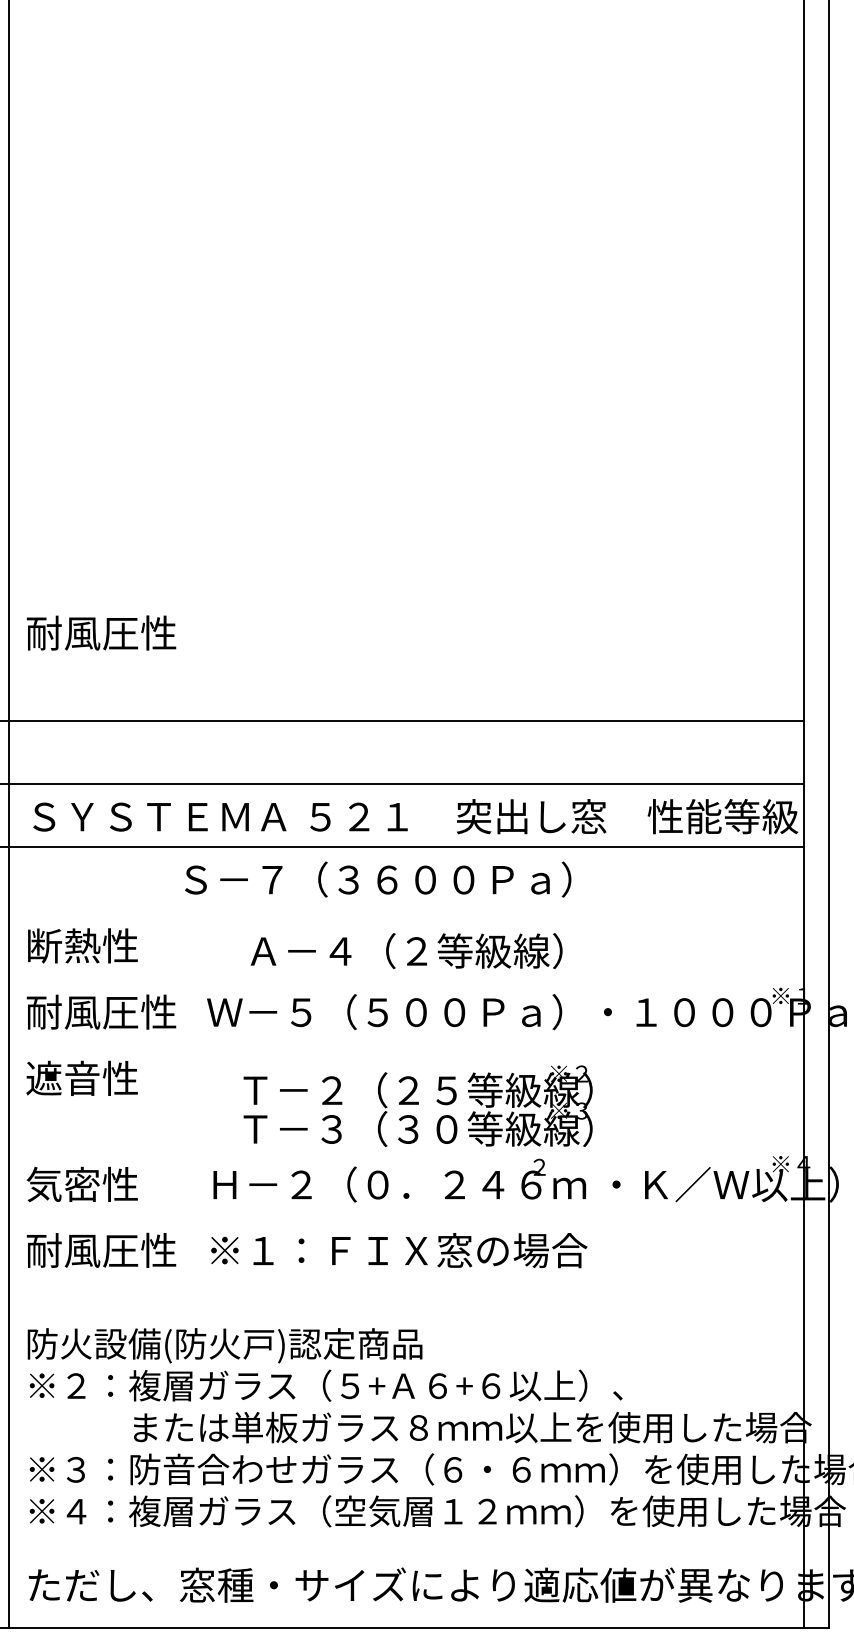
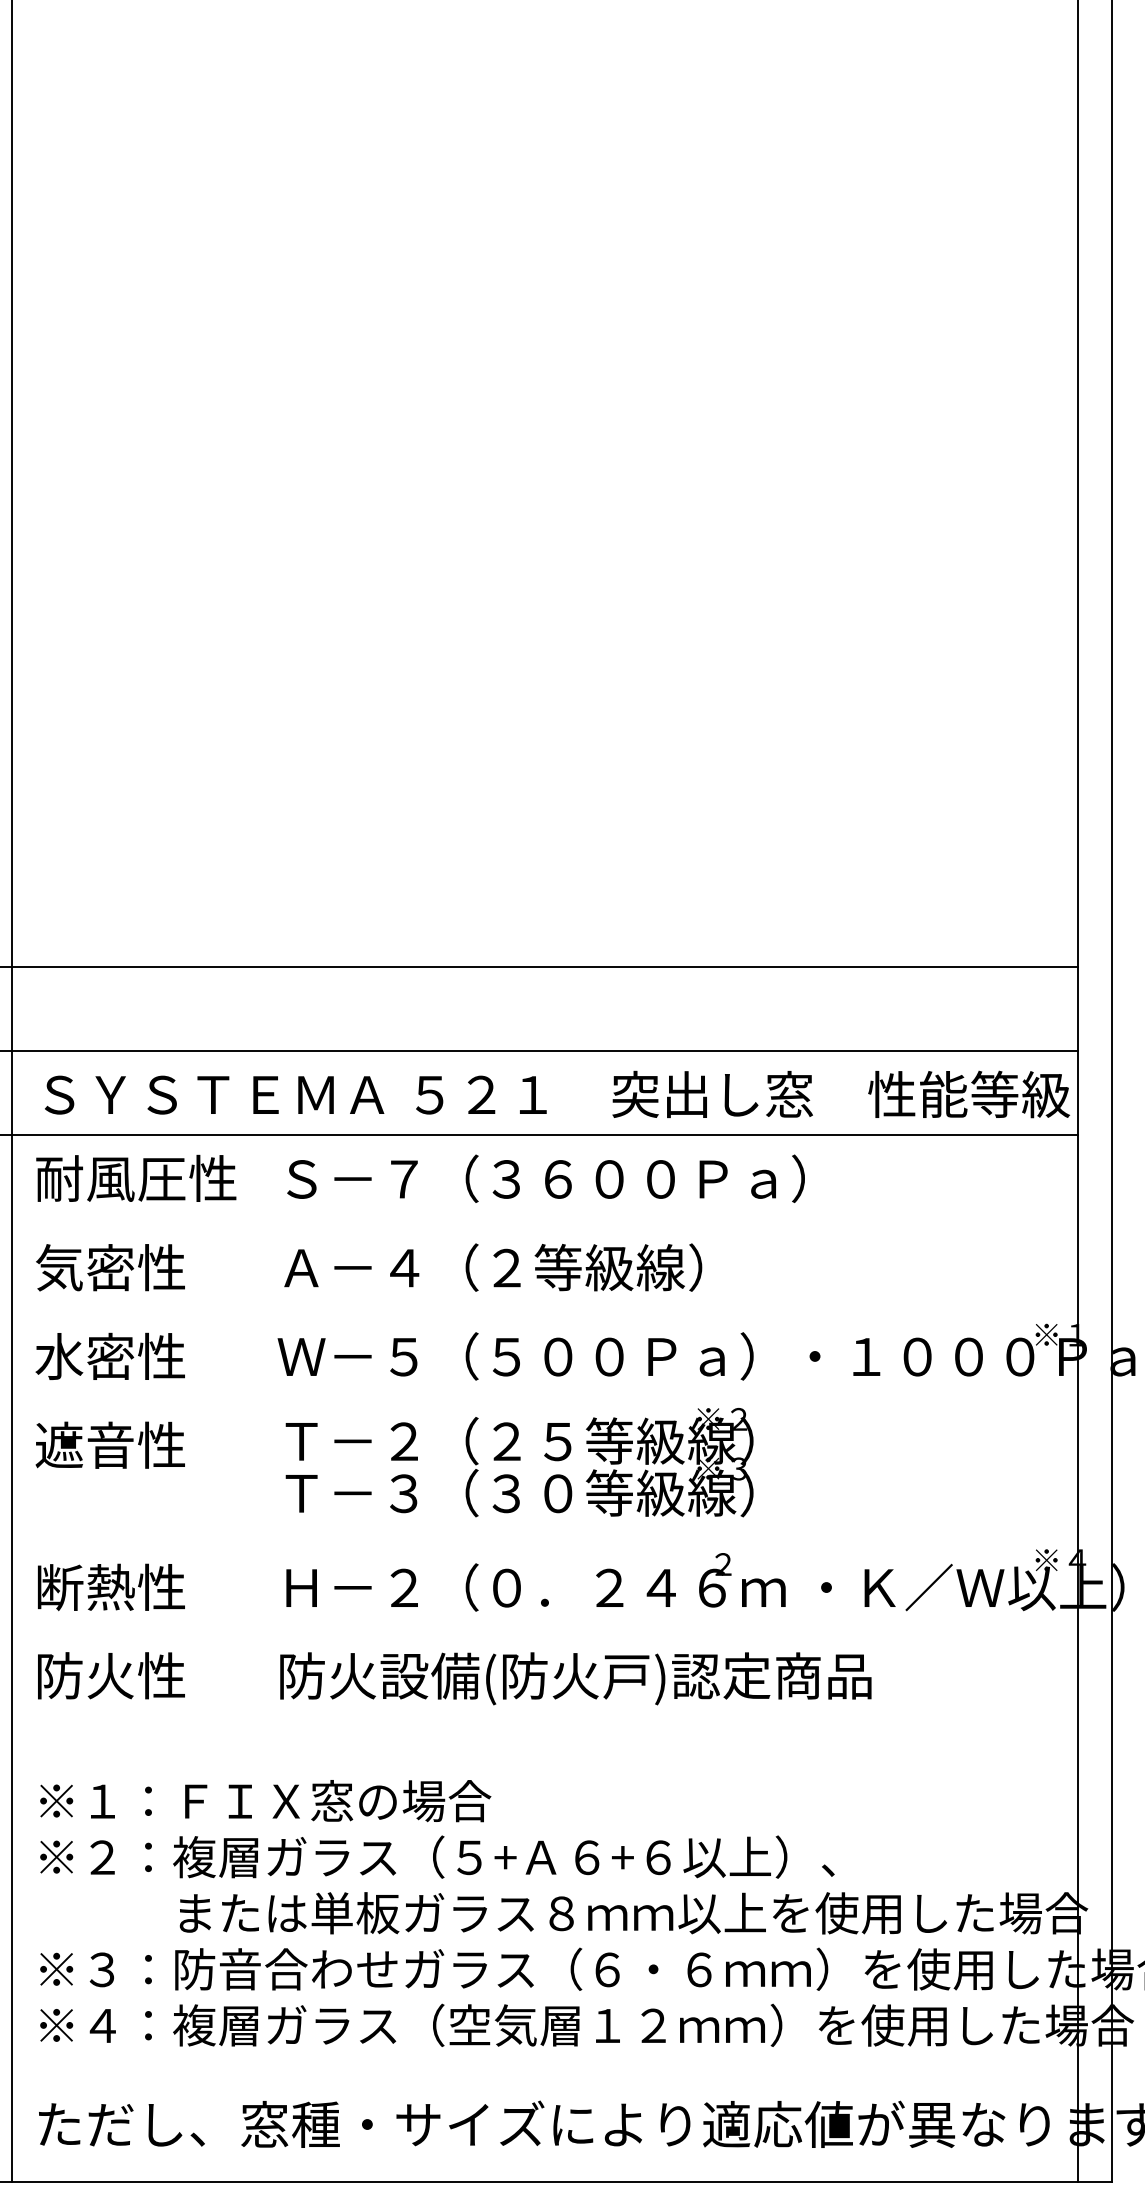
text: (101, 632) -> (136, 1177), moved
text: (377, 879) -> (545, 1178), moved
text: (63, 945) -> (85, 1267), 断熱性 -> 気密性
text: (406, 950) -> (493, 1267), moved
text: (100, 1012) -> (135, 1356), 耐風圧性 -> 水密性
text: (418, 1106) -> (519, 1462), moved
text: (63, 1184) -> (85, 1587), 気密性 -> 断熱性
text: (101, 1250) -> (136, 1675), 耐風圧性 -> 防火性
text: (429, 1252) -> (575, 1678), ※１：ＦＩＸ窓の場合 -> 防火設備(防火戸)認定商品
text: (224, 1345) -> (301, 1803), 防火設備(防火戸)認定商品 -> ※１：ＦＩＸ窓の場合

